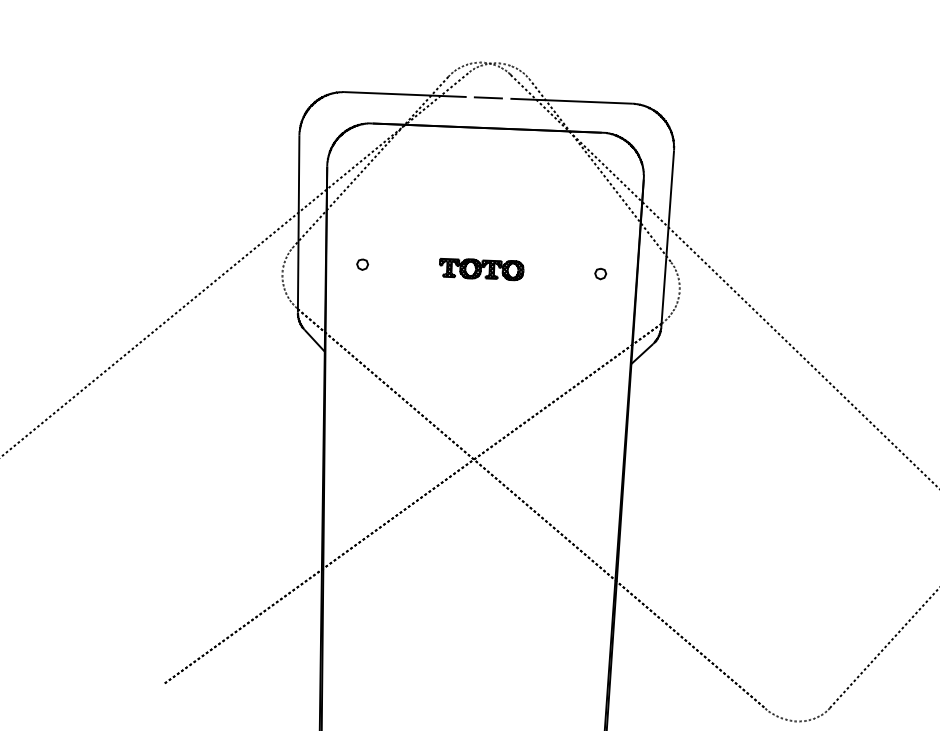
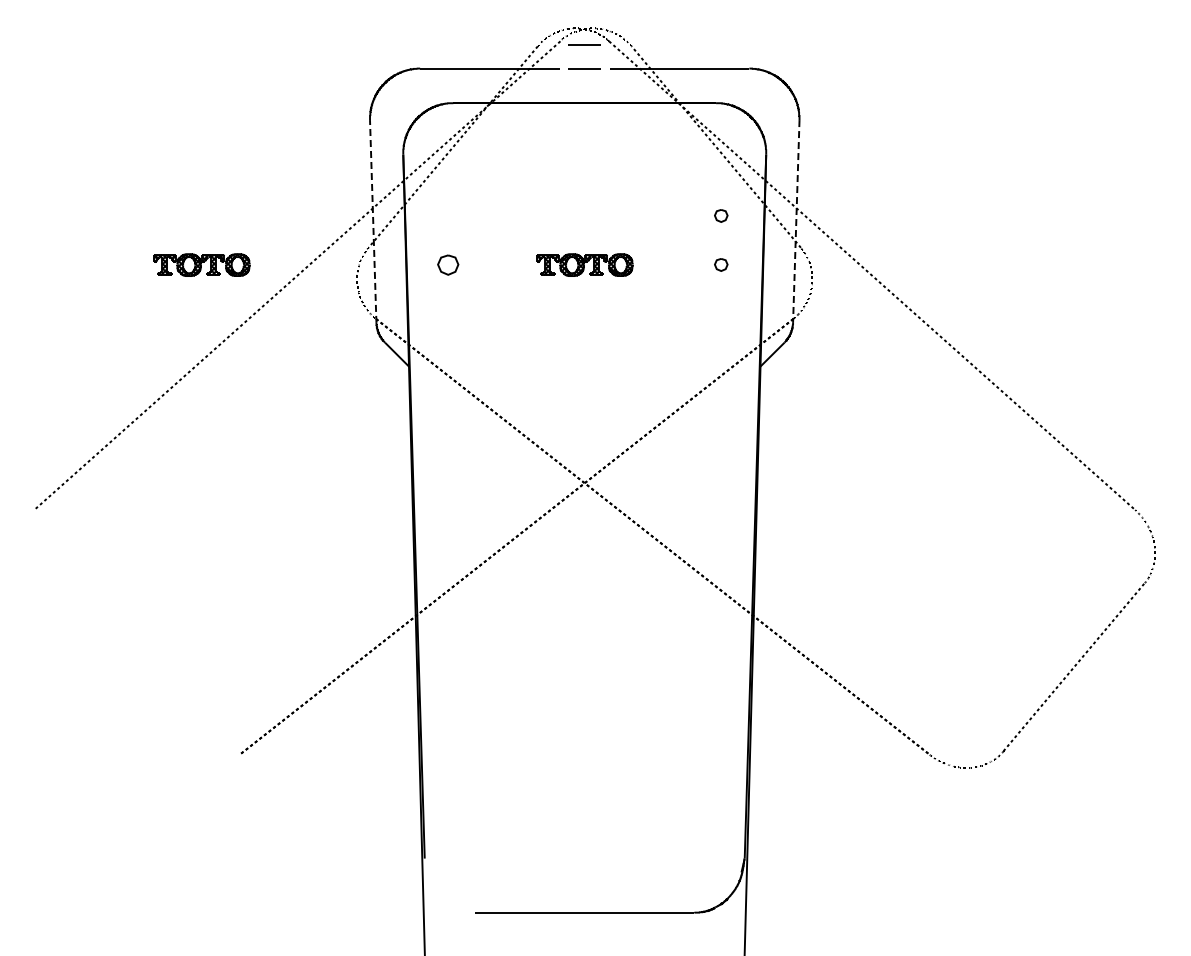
line: (489, 76) -> (584, 44), added
line: (298, 223) -> (373, 220), solid -> dashed
part: (602, 230) -> (721, 215), added
line: (667, 238) -> (796, 221), solid -> dashed
part: (147, 255) -> (201, 264), added
part: (362, 264) -> (448, 265), size x1.6

